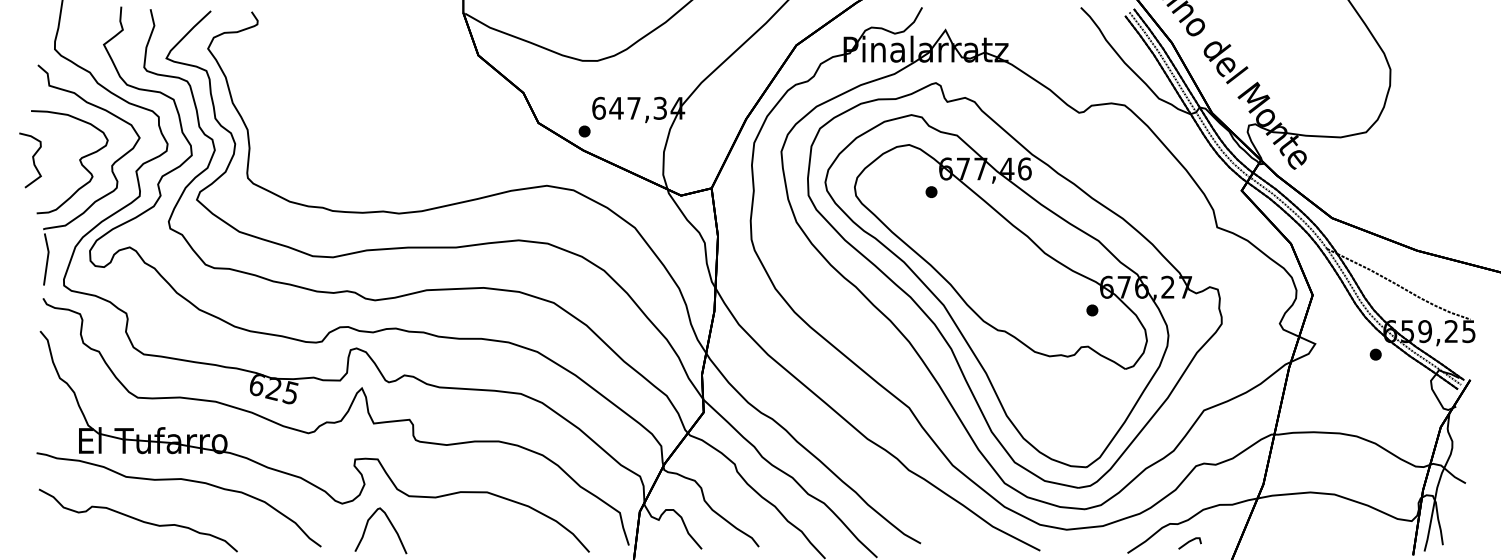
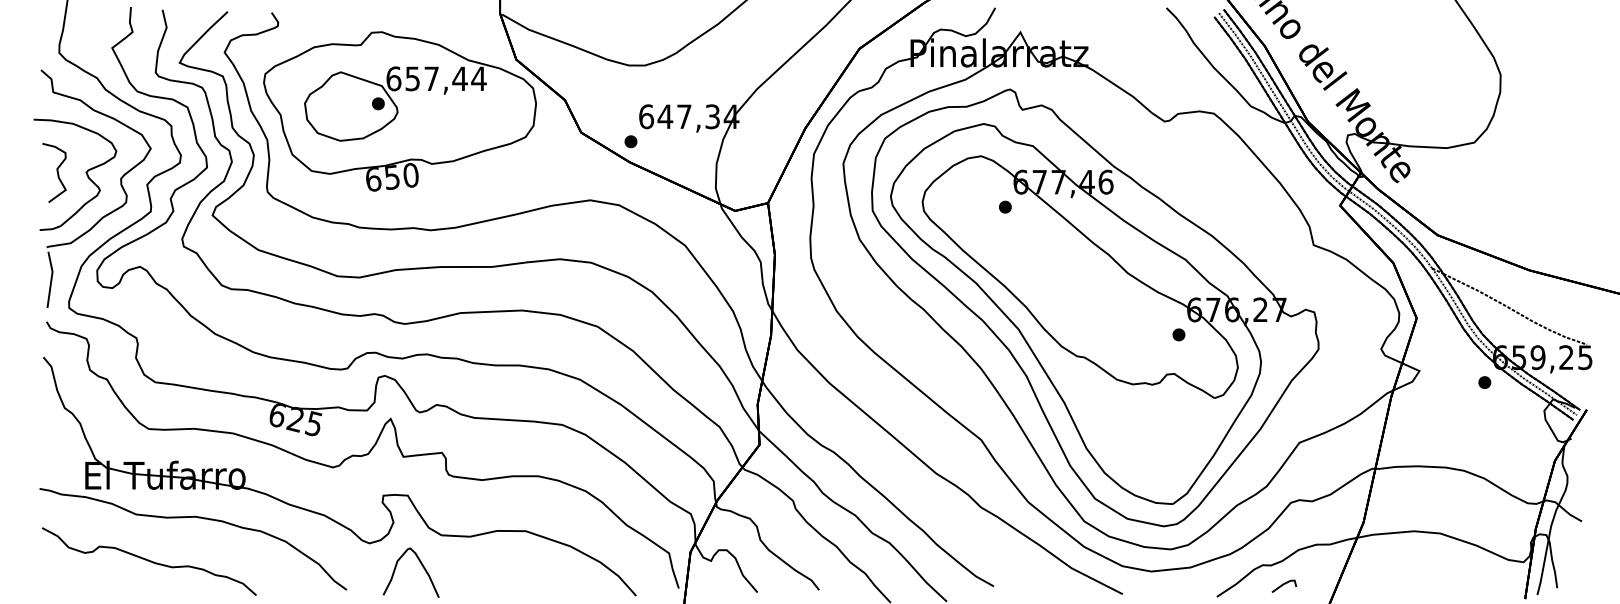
part: (370, 103) -> (399, 111), added
curve: (32, 160) -> (56, 173), moved

